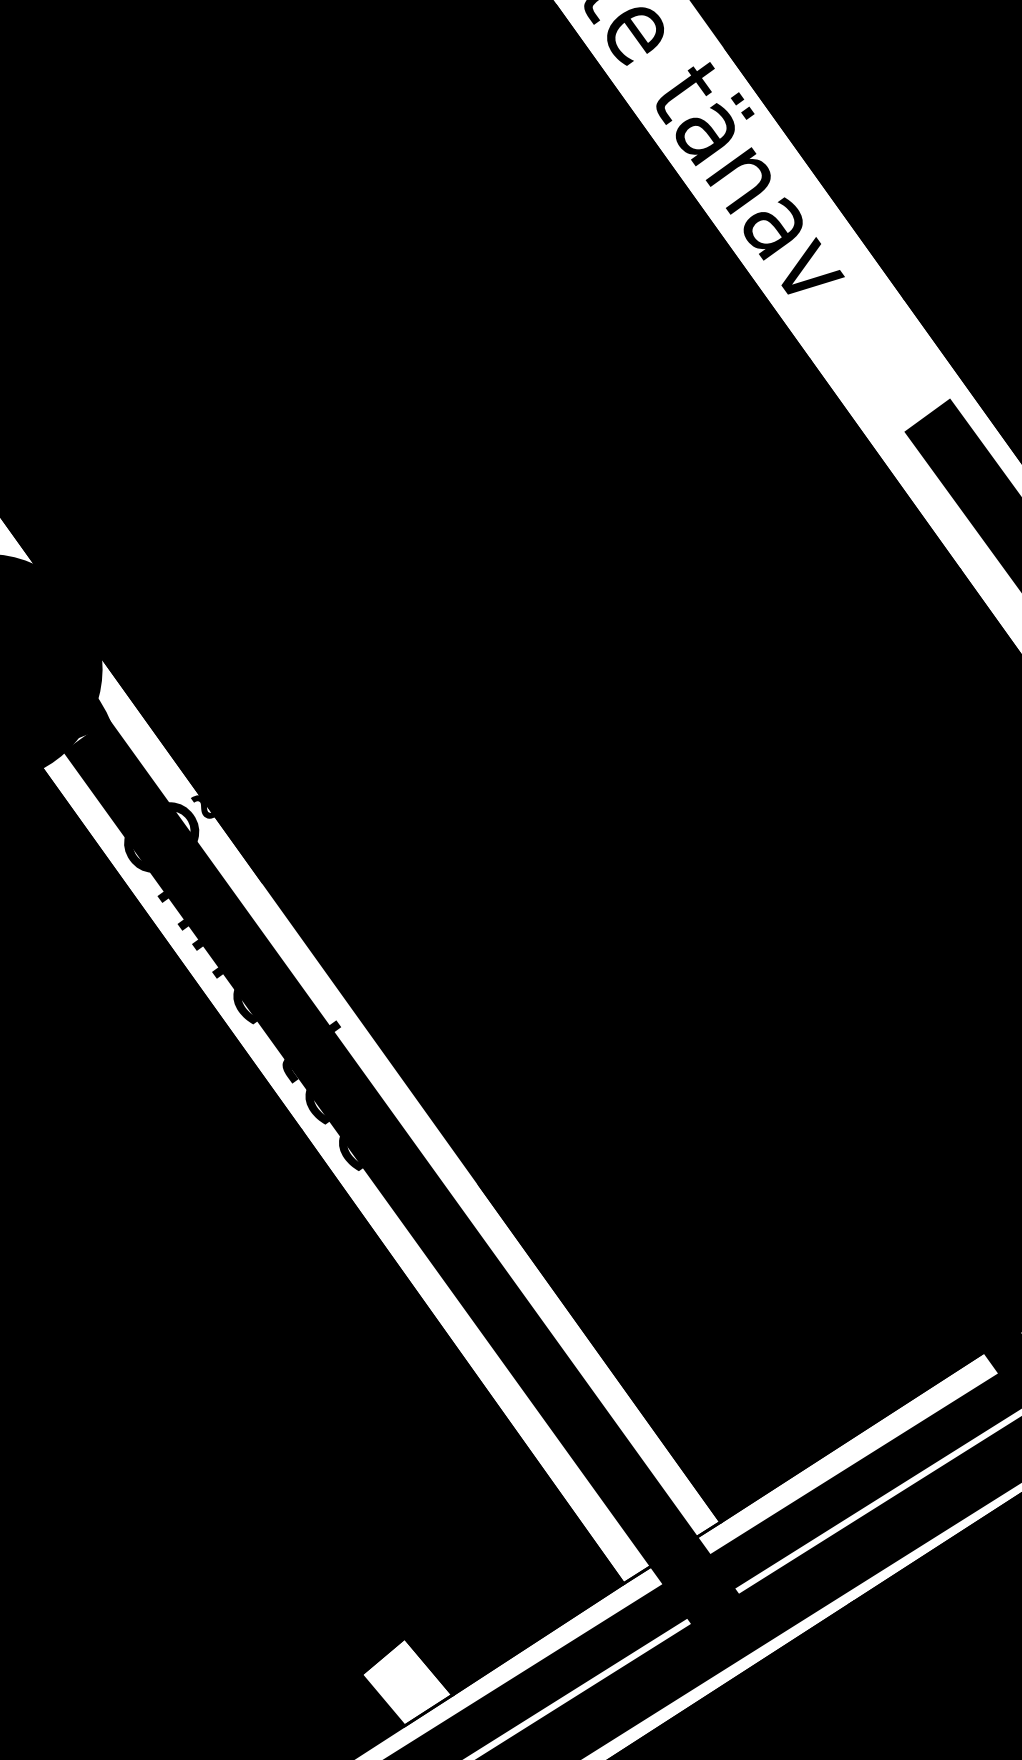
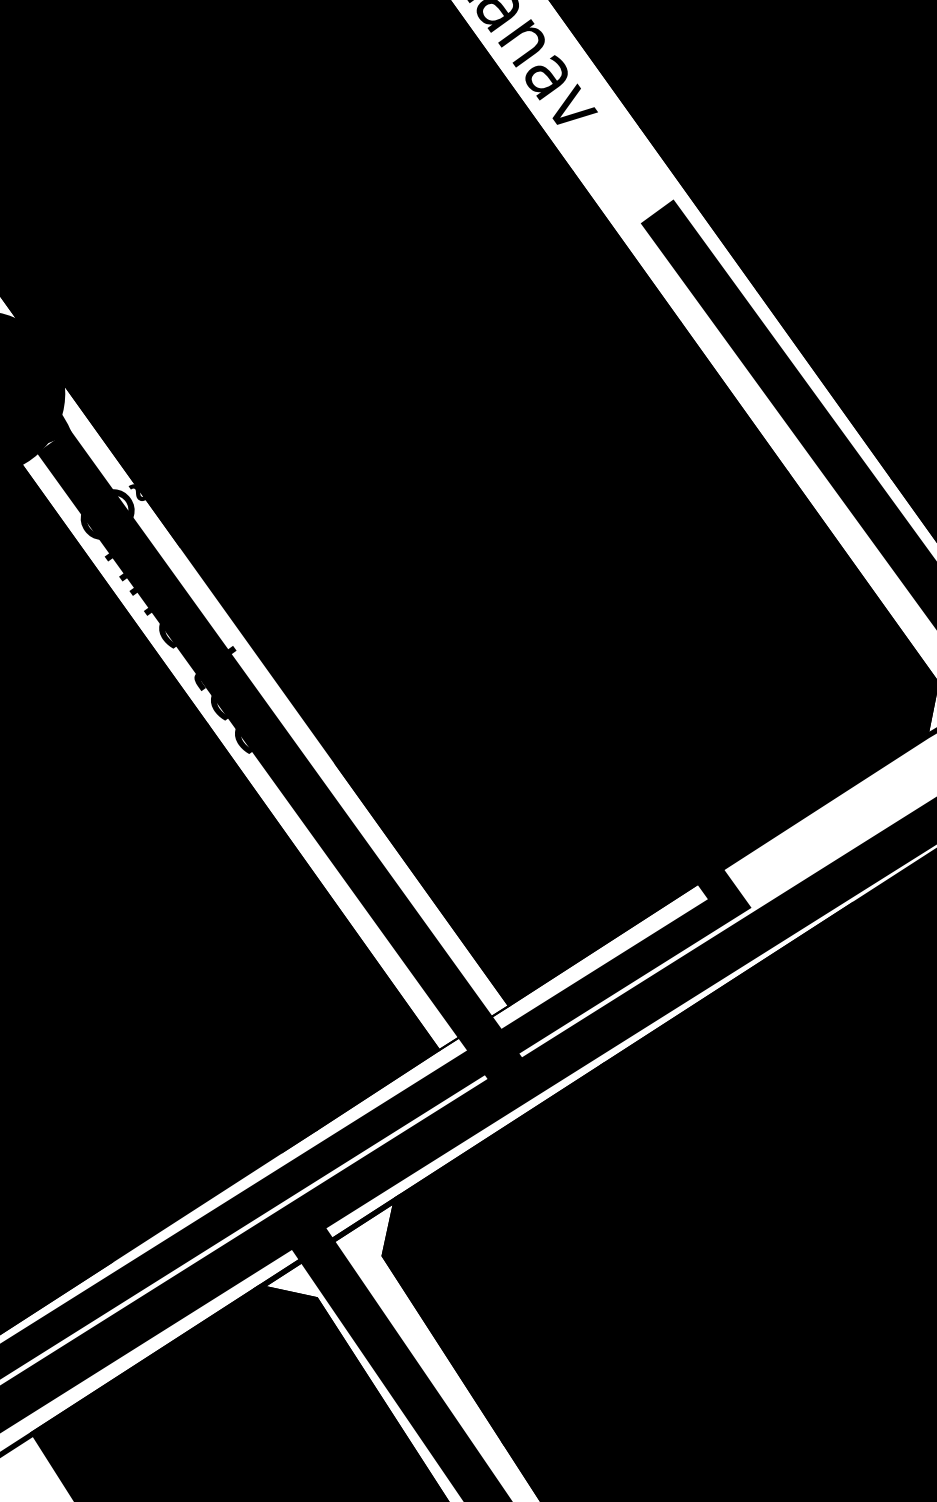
fill: (406, 1681) -> (283, 1120), added

